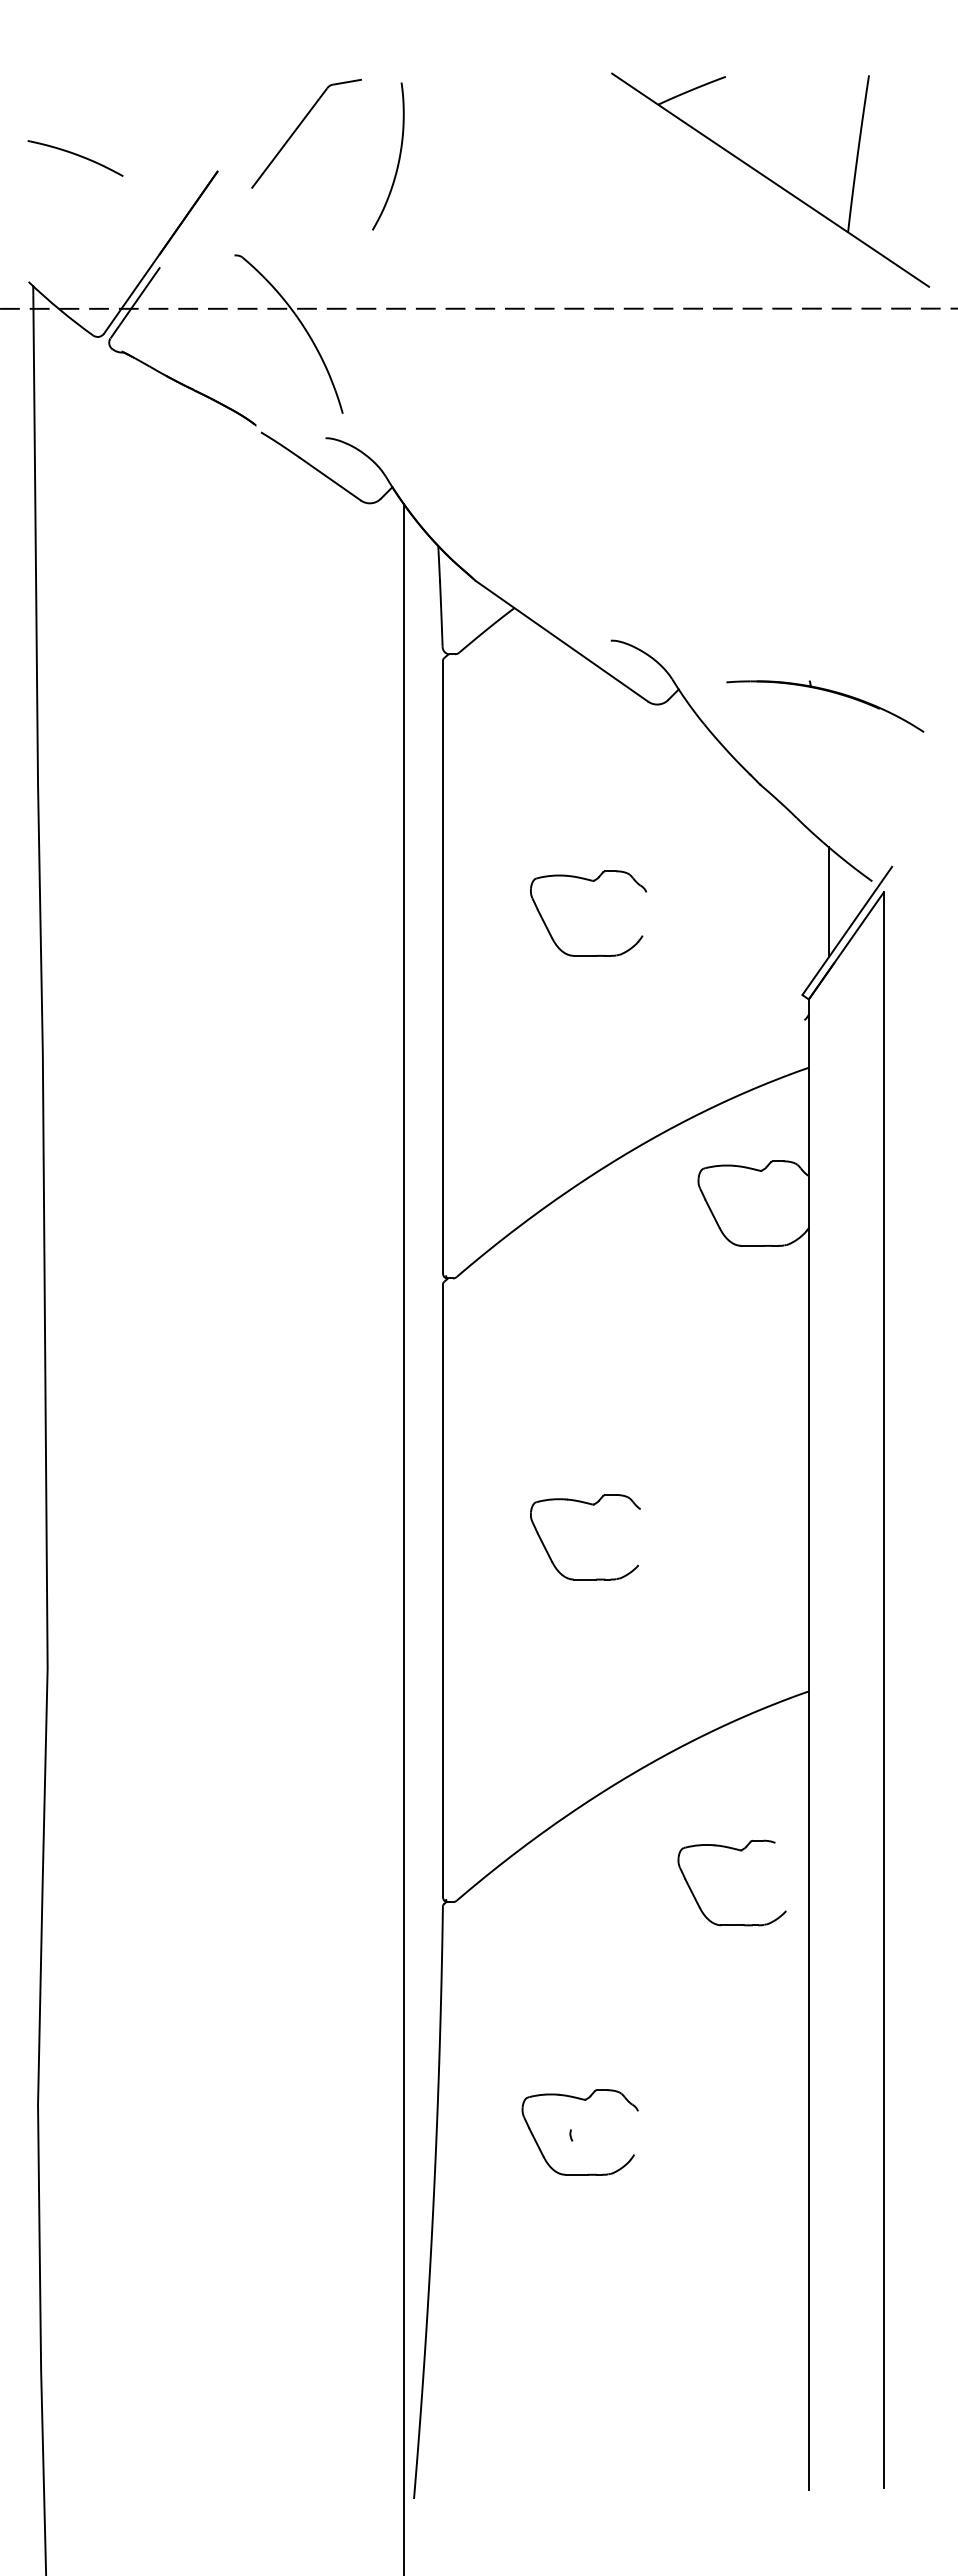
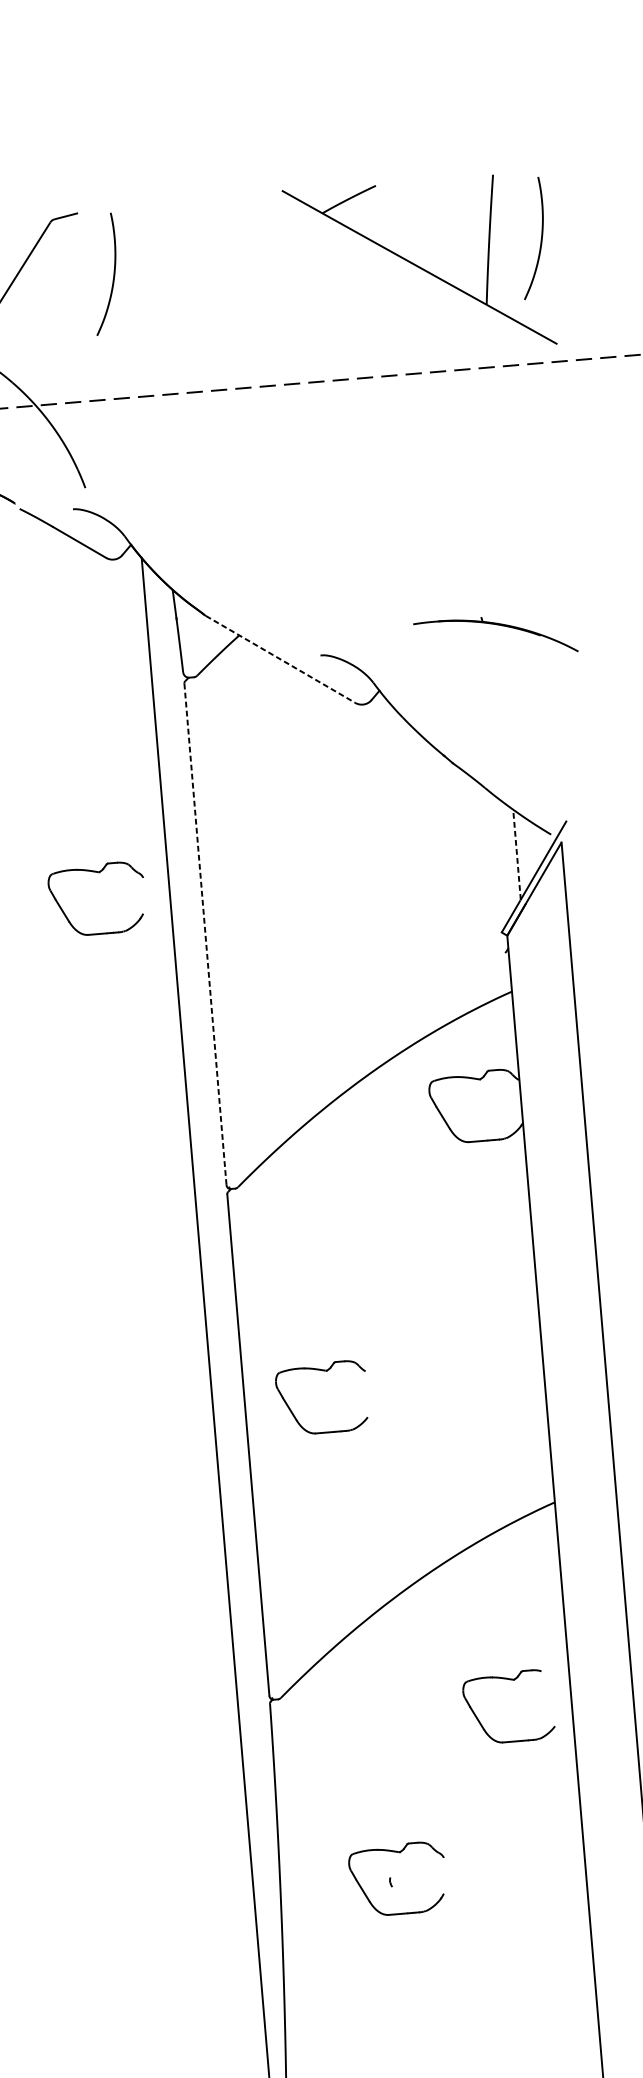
curve: (920, 157) -> (540, 238), added
line: (562, 641) -> (280, 659), solid -> dashed
part: (829, 692) -> (498, 625), moved
part: (590, 881) -> (96, 872), moved
line: (828, 901) -> (516, 854), solid -> dashed
line: (442, 966) -> (205, 933), solid -> dashed
part: (591, 1505) -> (325, 1371), moved
part: (739, 1851) -> (512, 1680), moved

